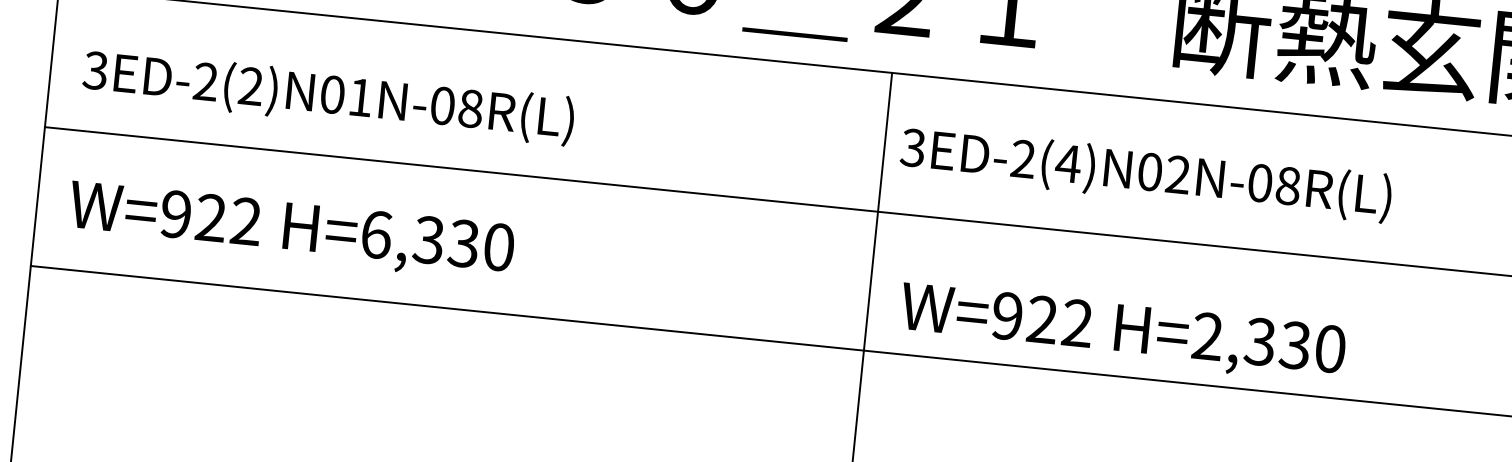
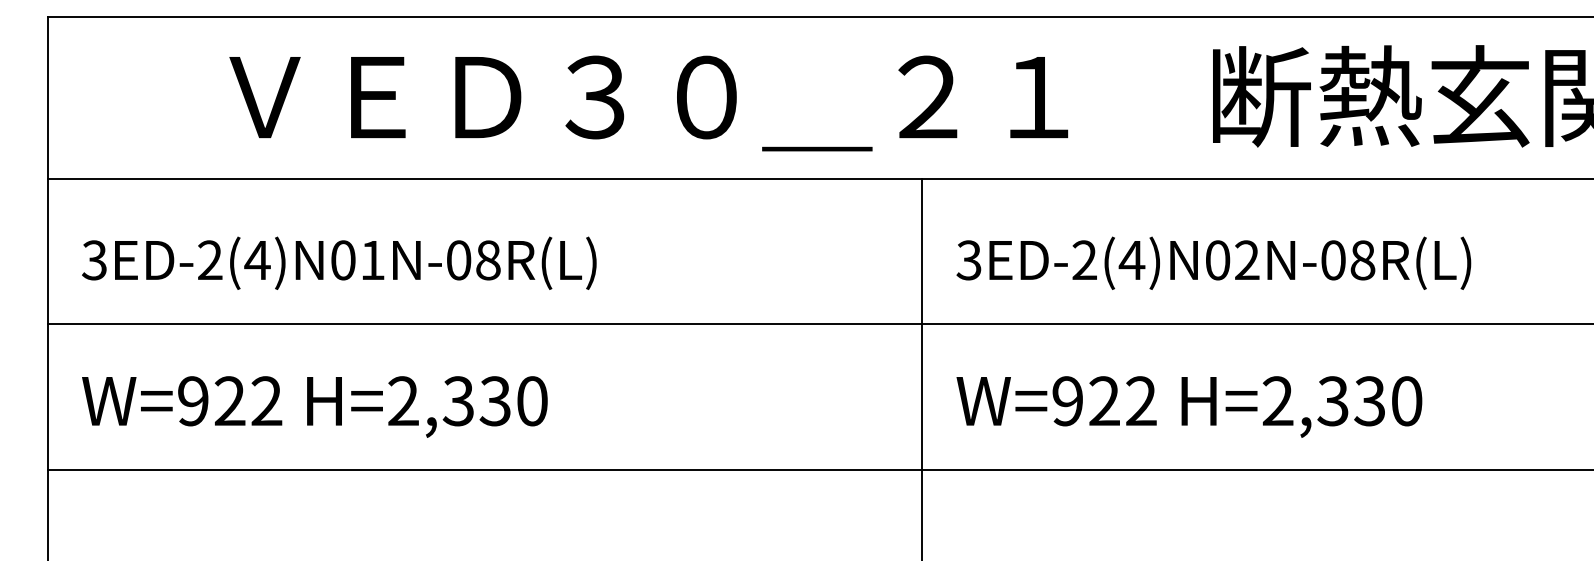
text: (250, 85) -> (257, 259), 3ED-2(2)N01N-08R(L) -> 3ED-2(4)N01N-08R(L)
text: (1145, 173) -> (1213, 262), moved
text: (376, 235) -> (403, 401), H=6,330 -> H=2,330
text: (1122, 333) -> (1189, 406), moved

